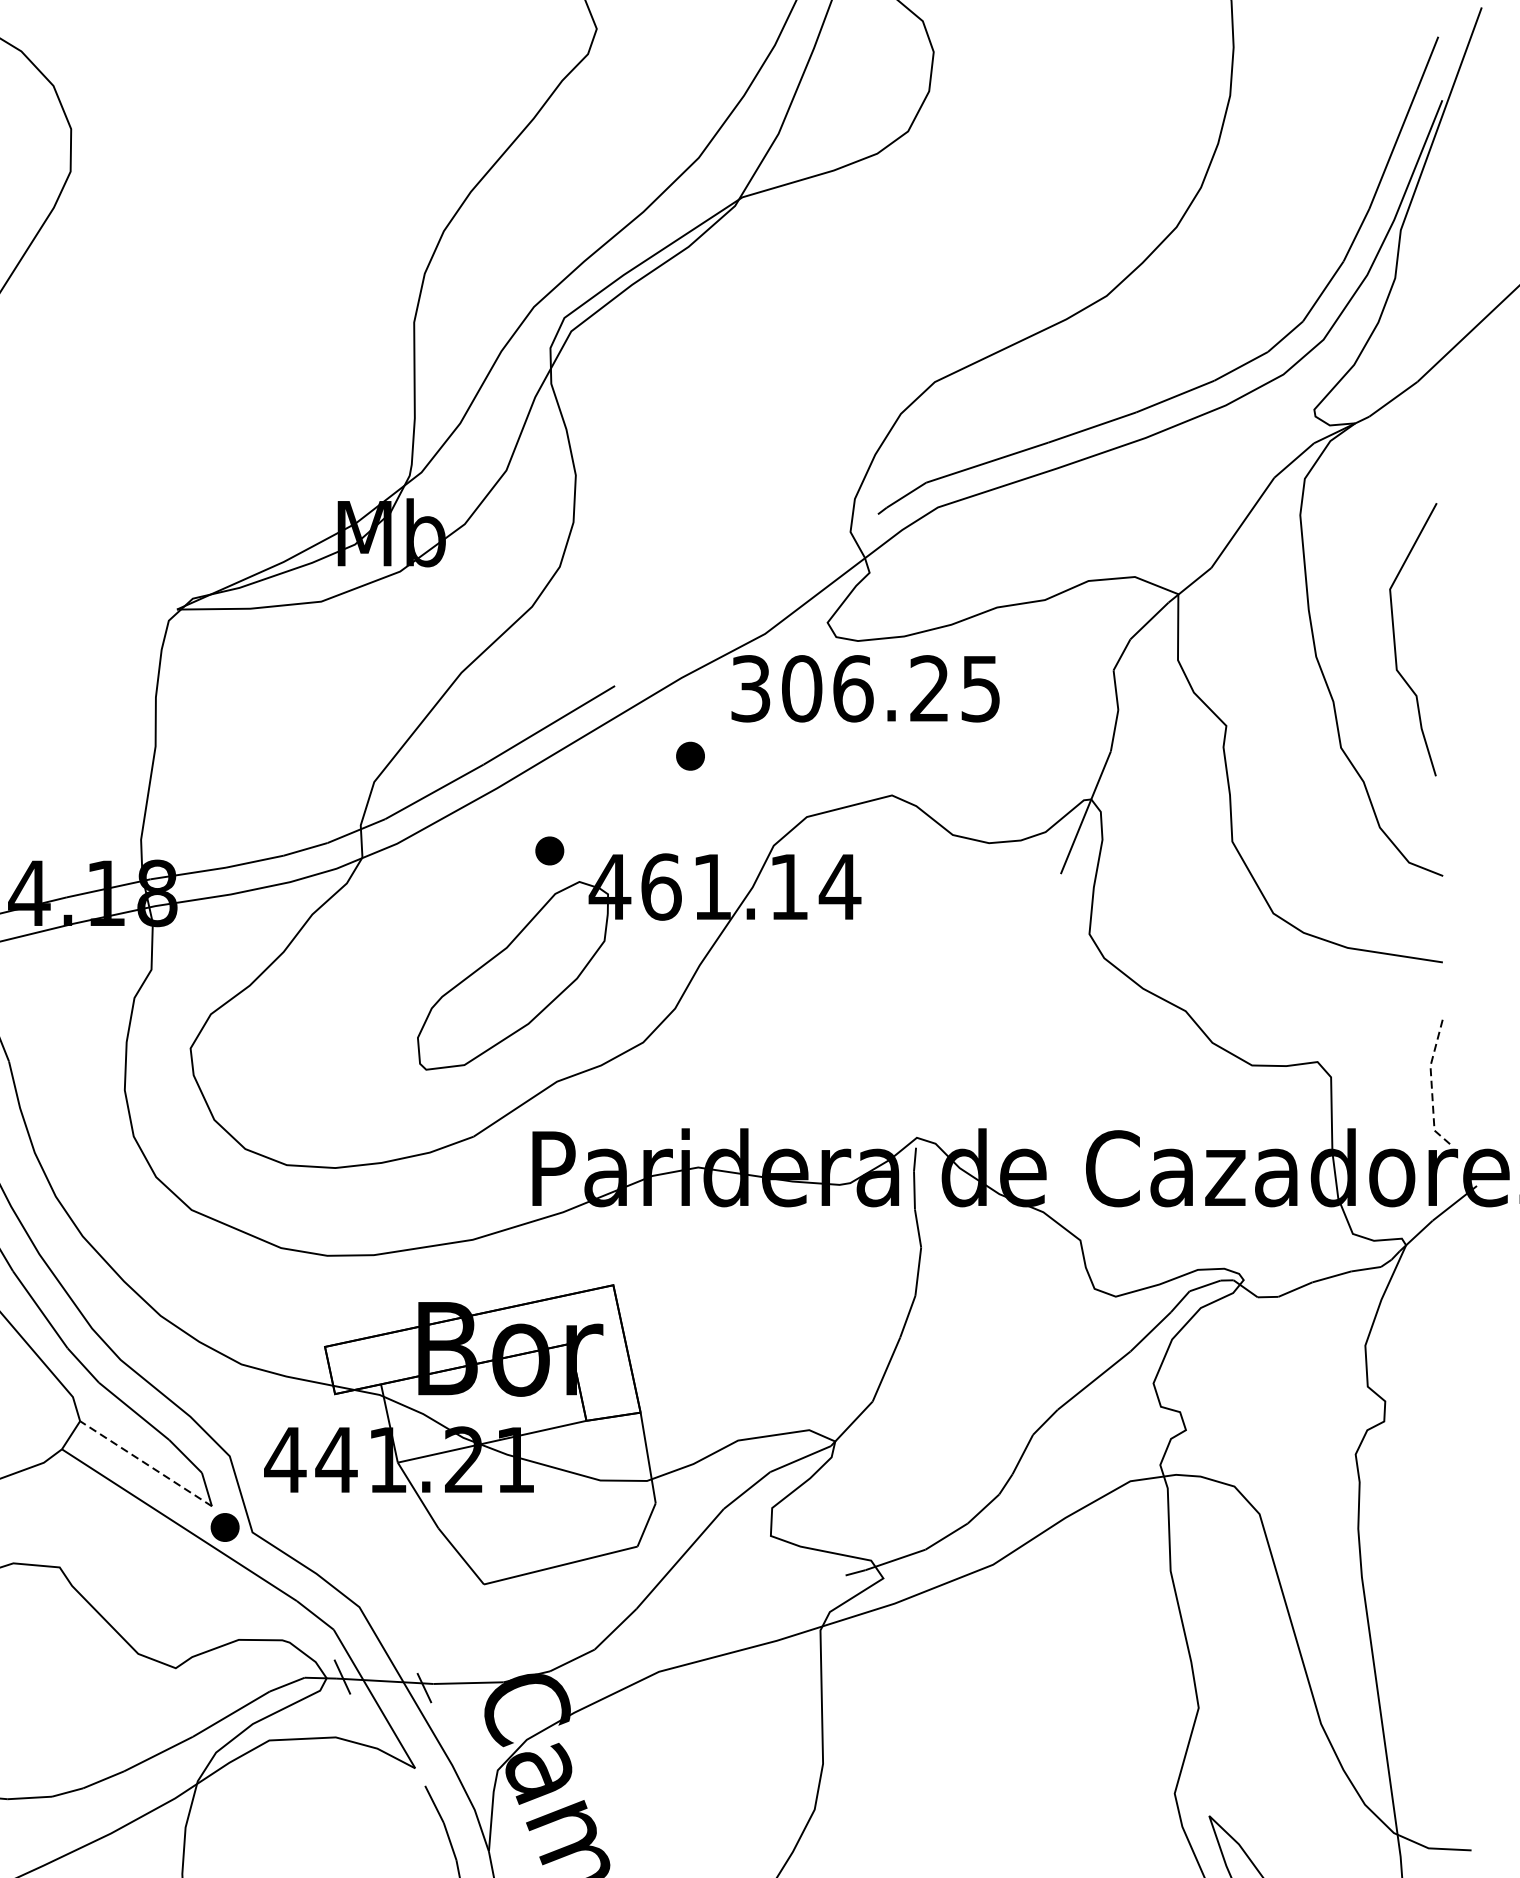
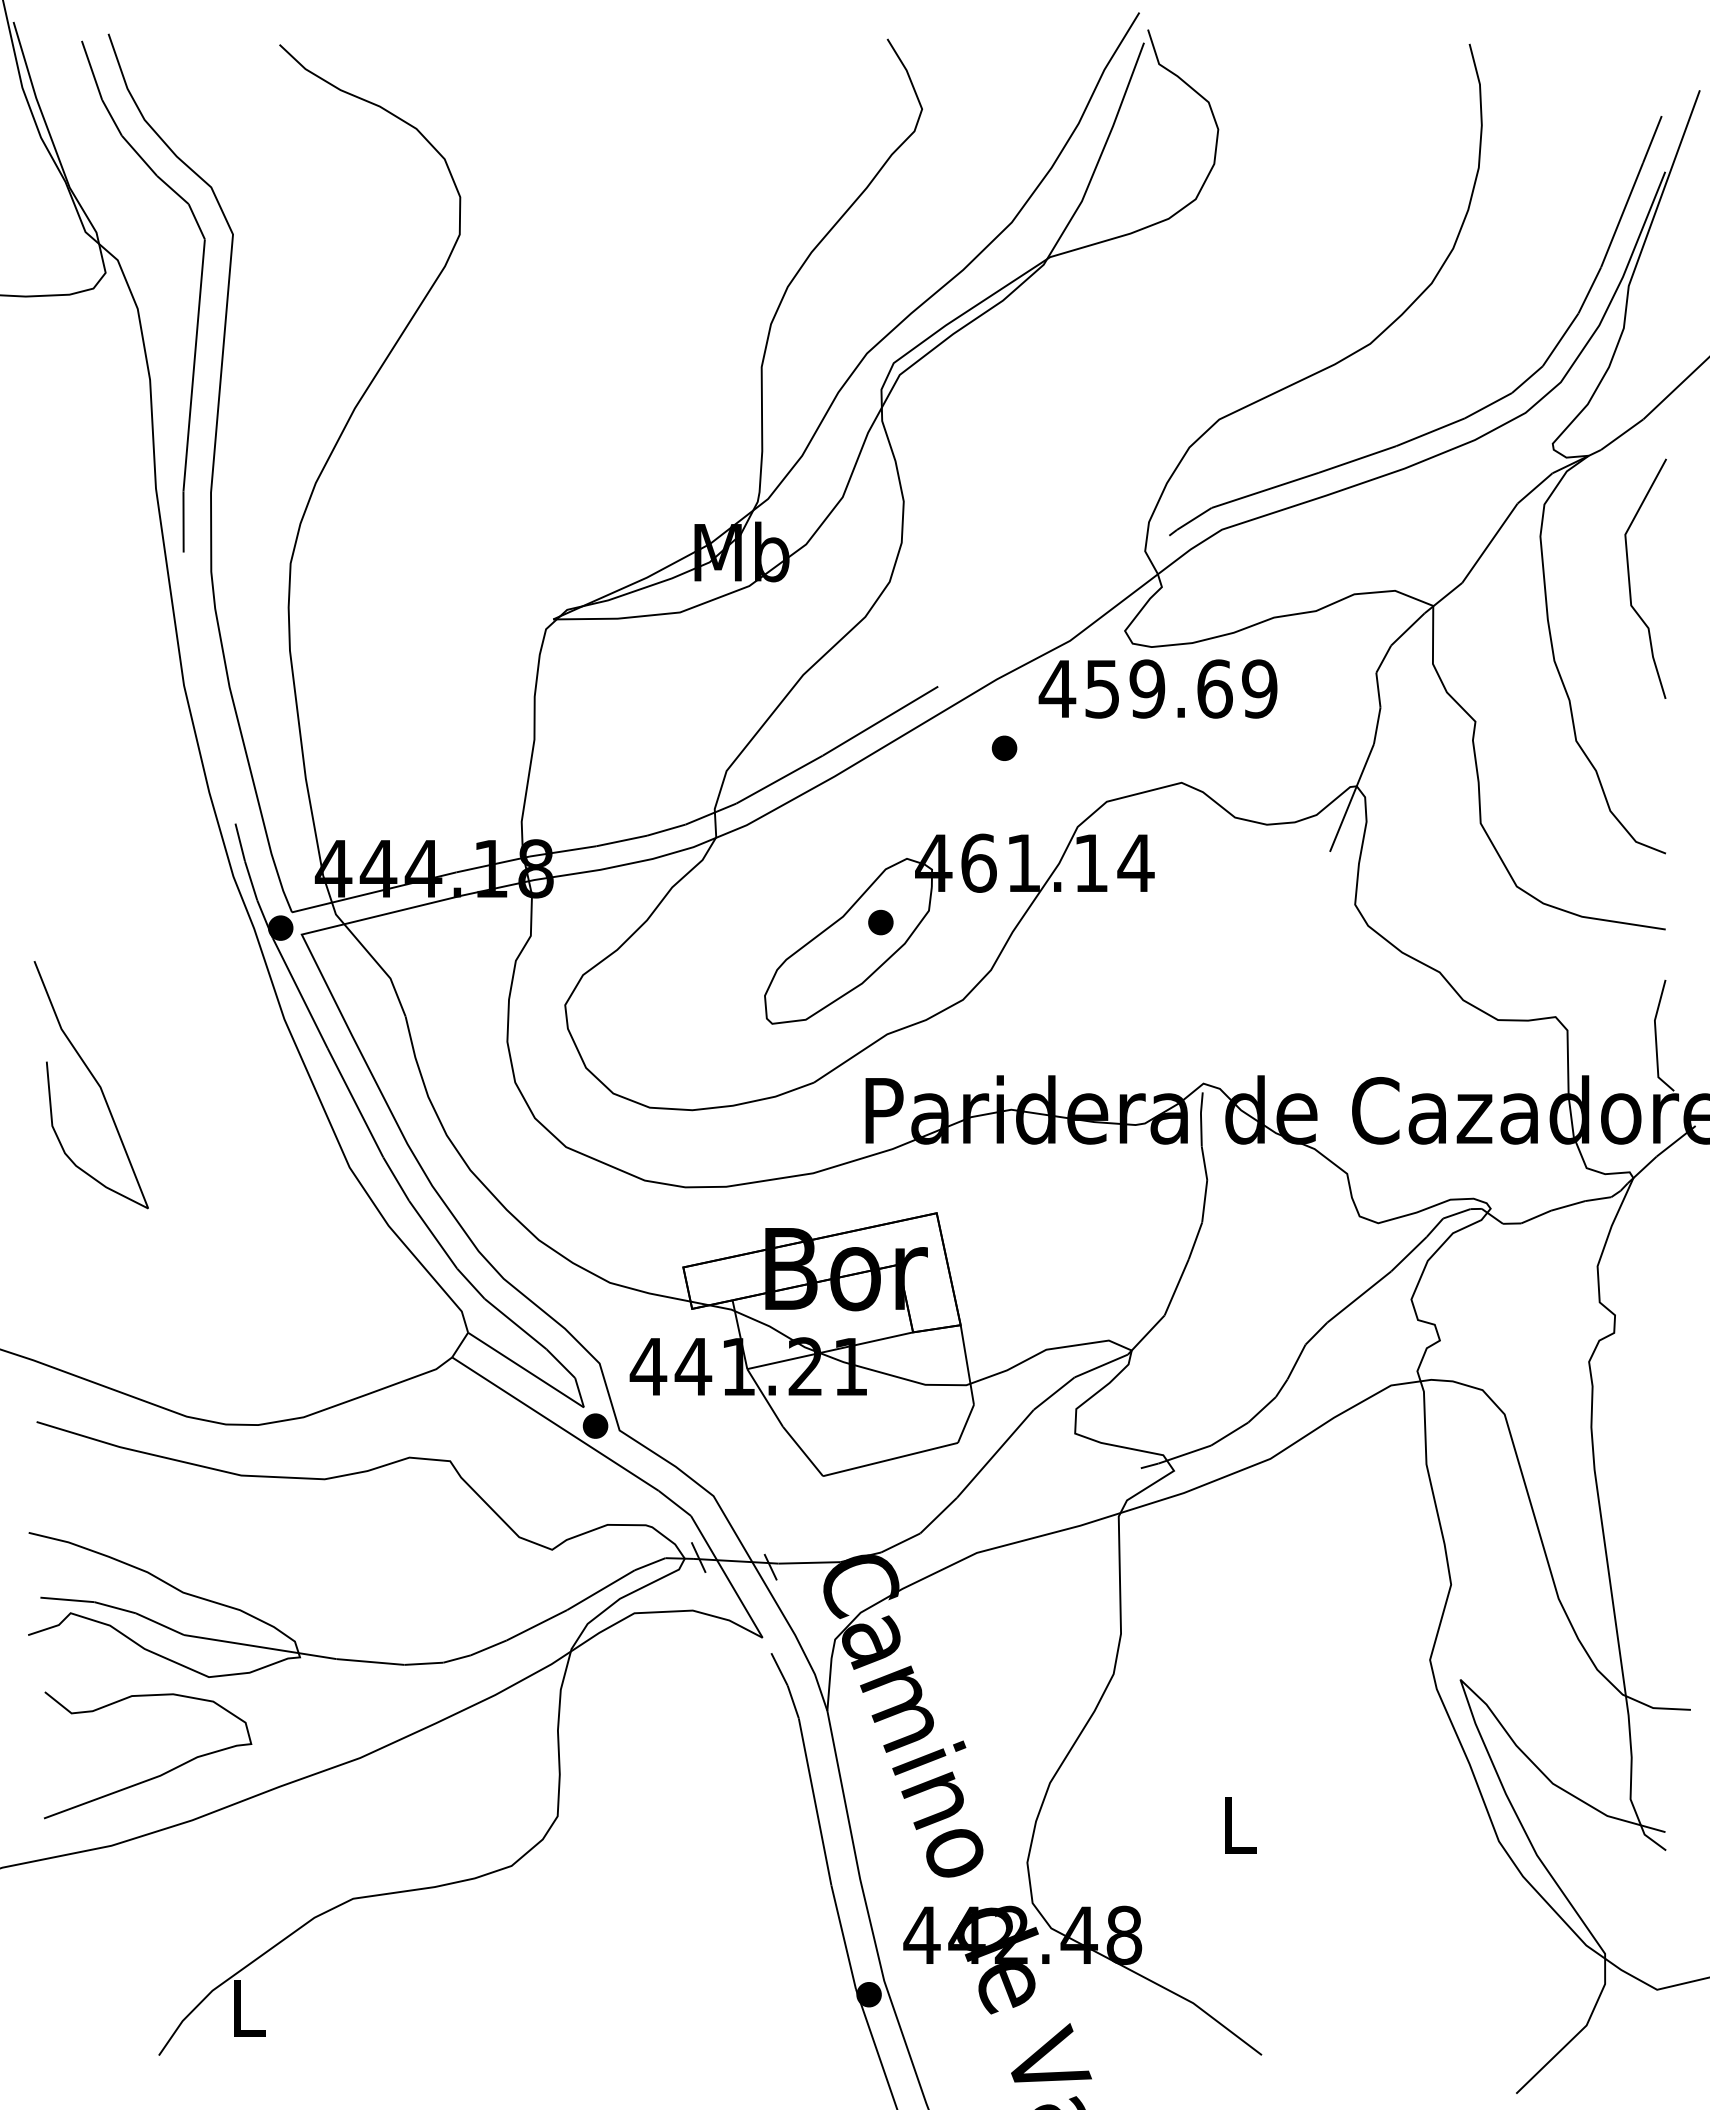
curve: (1395, 642) -> (1630, 581), moved
text: (864, 688) -> (1157, 688), 306.25 -> 459.69
part: (549, 850) -> (880, 922), moved
line: (1431, 1086) -> (1655, 1038), dashed -> solid
line: (146, 1464) -> (526, 1370), dashed -> solid

